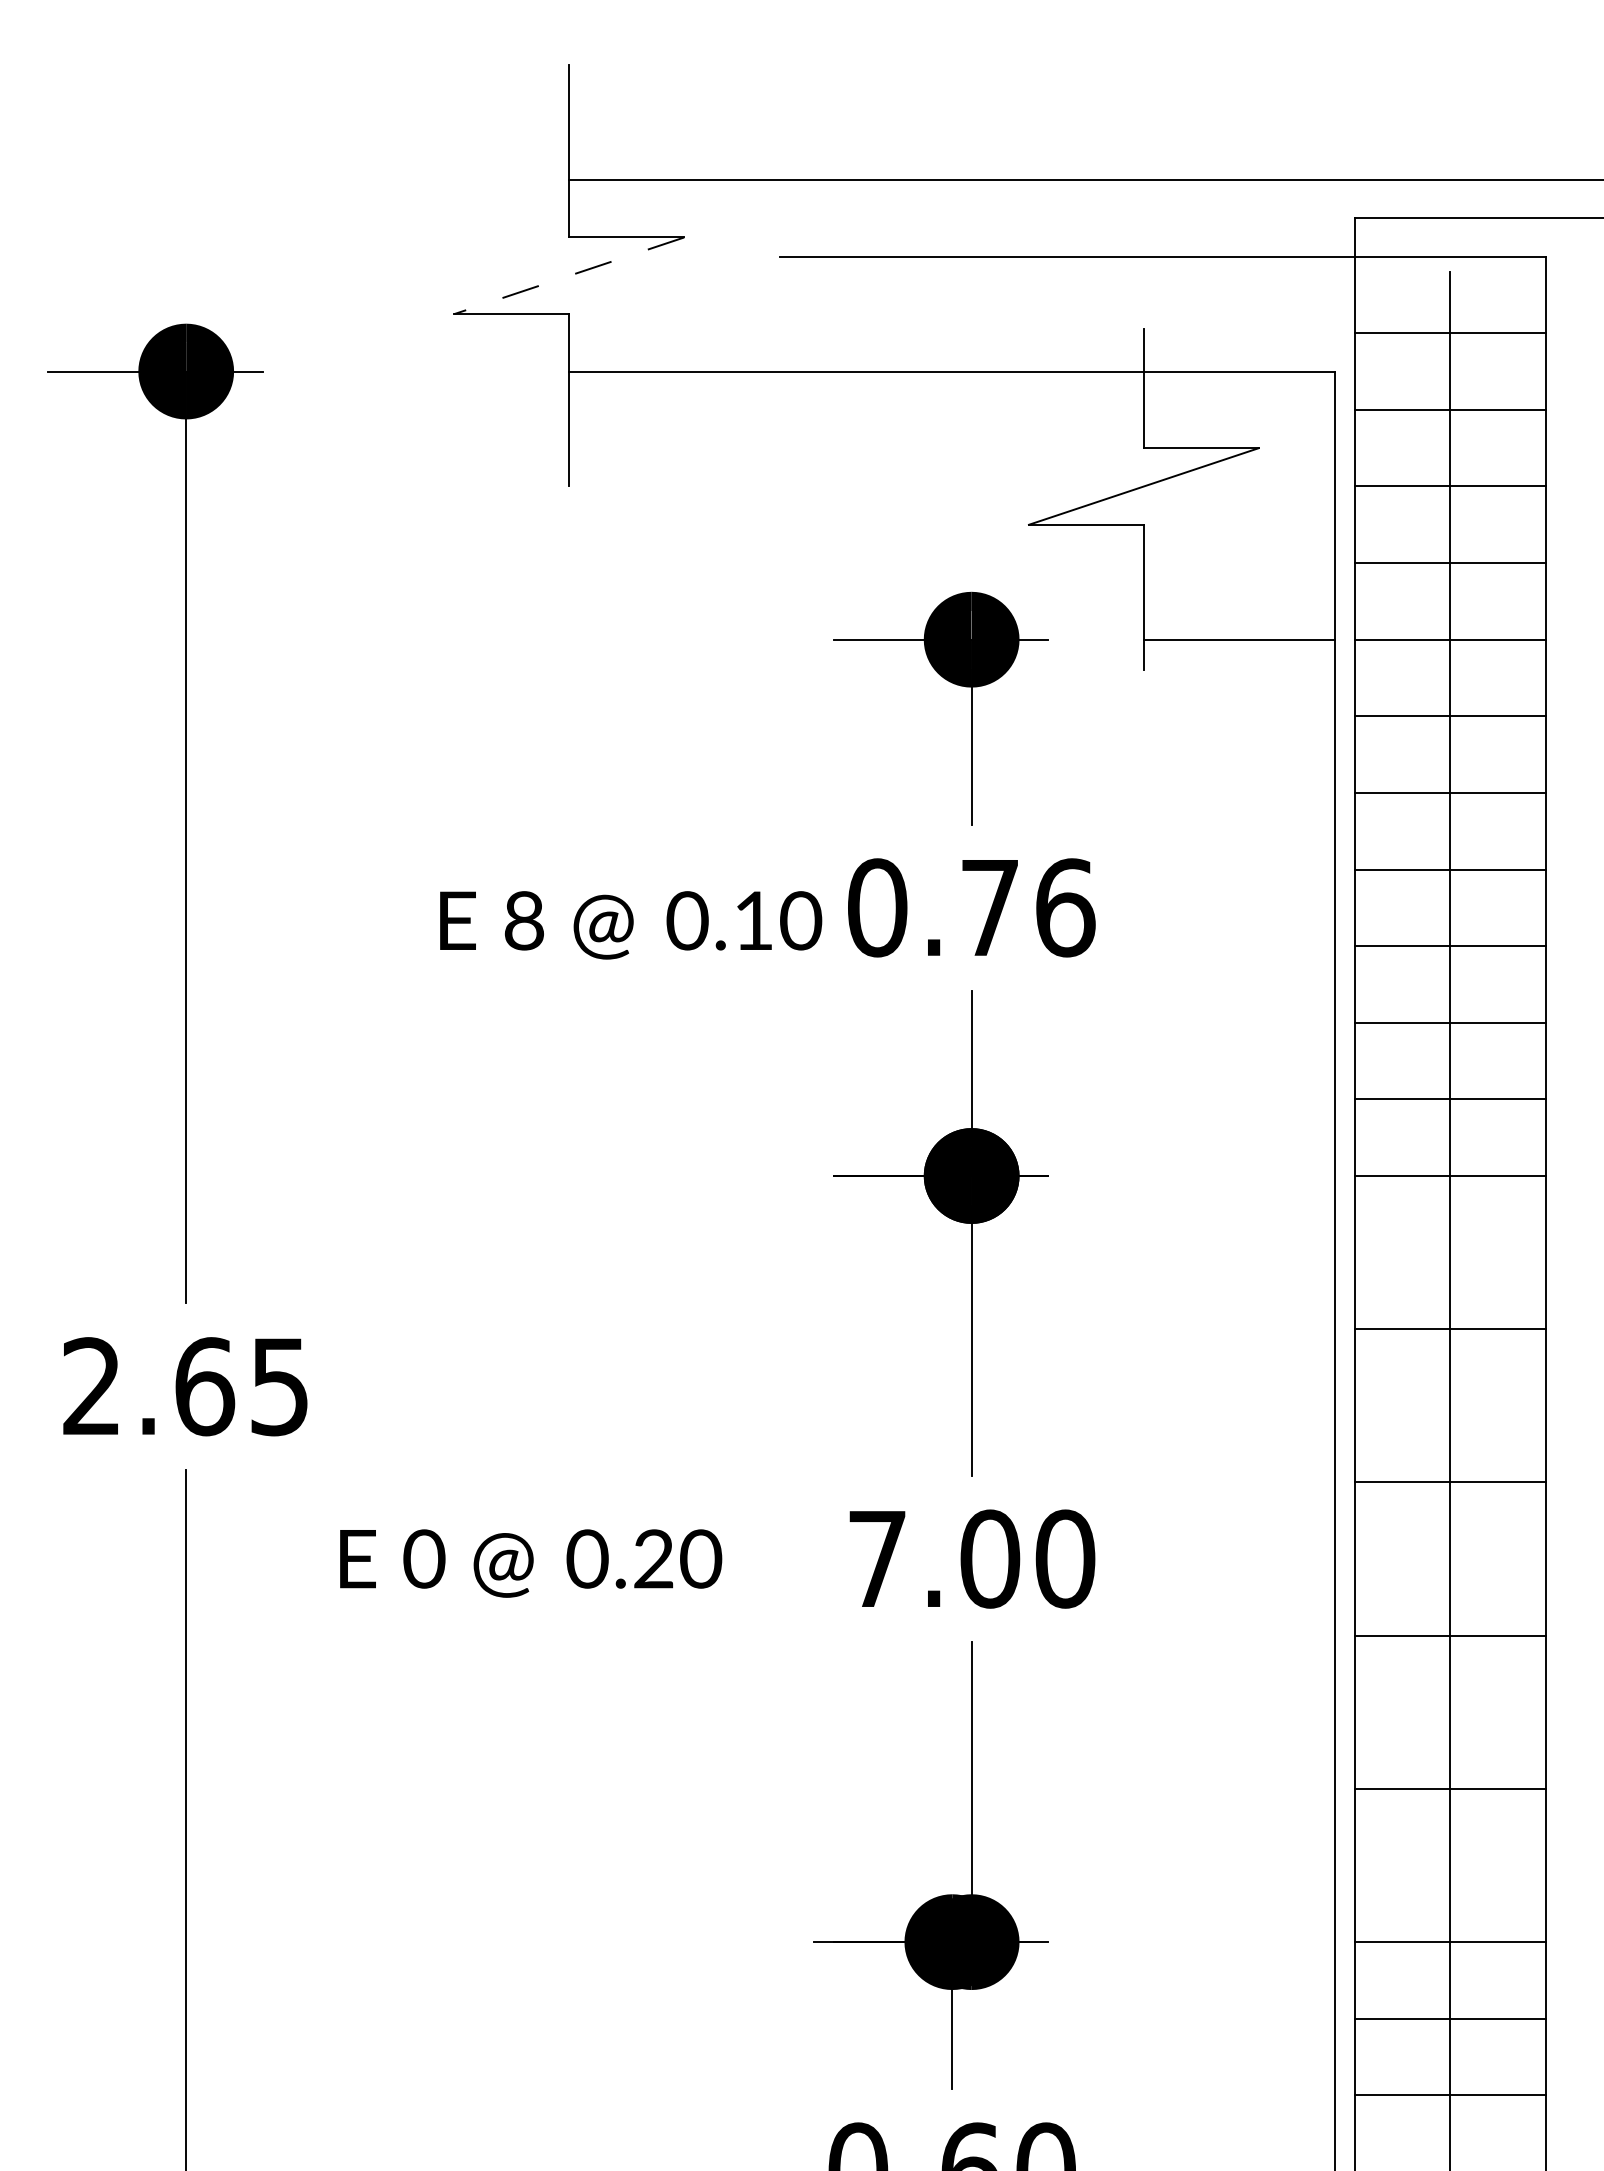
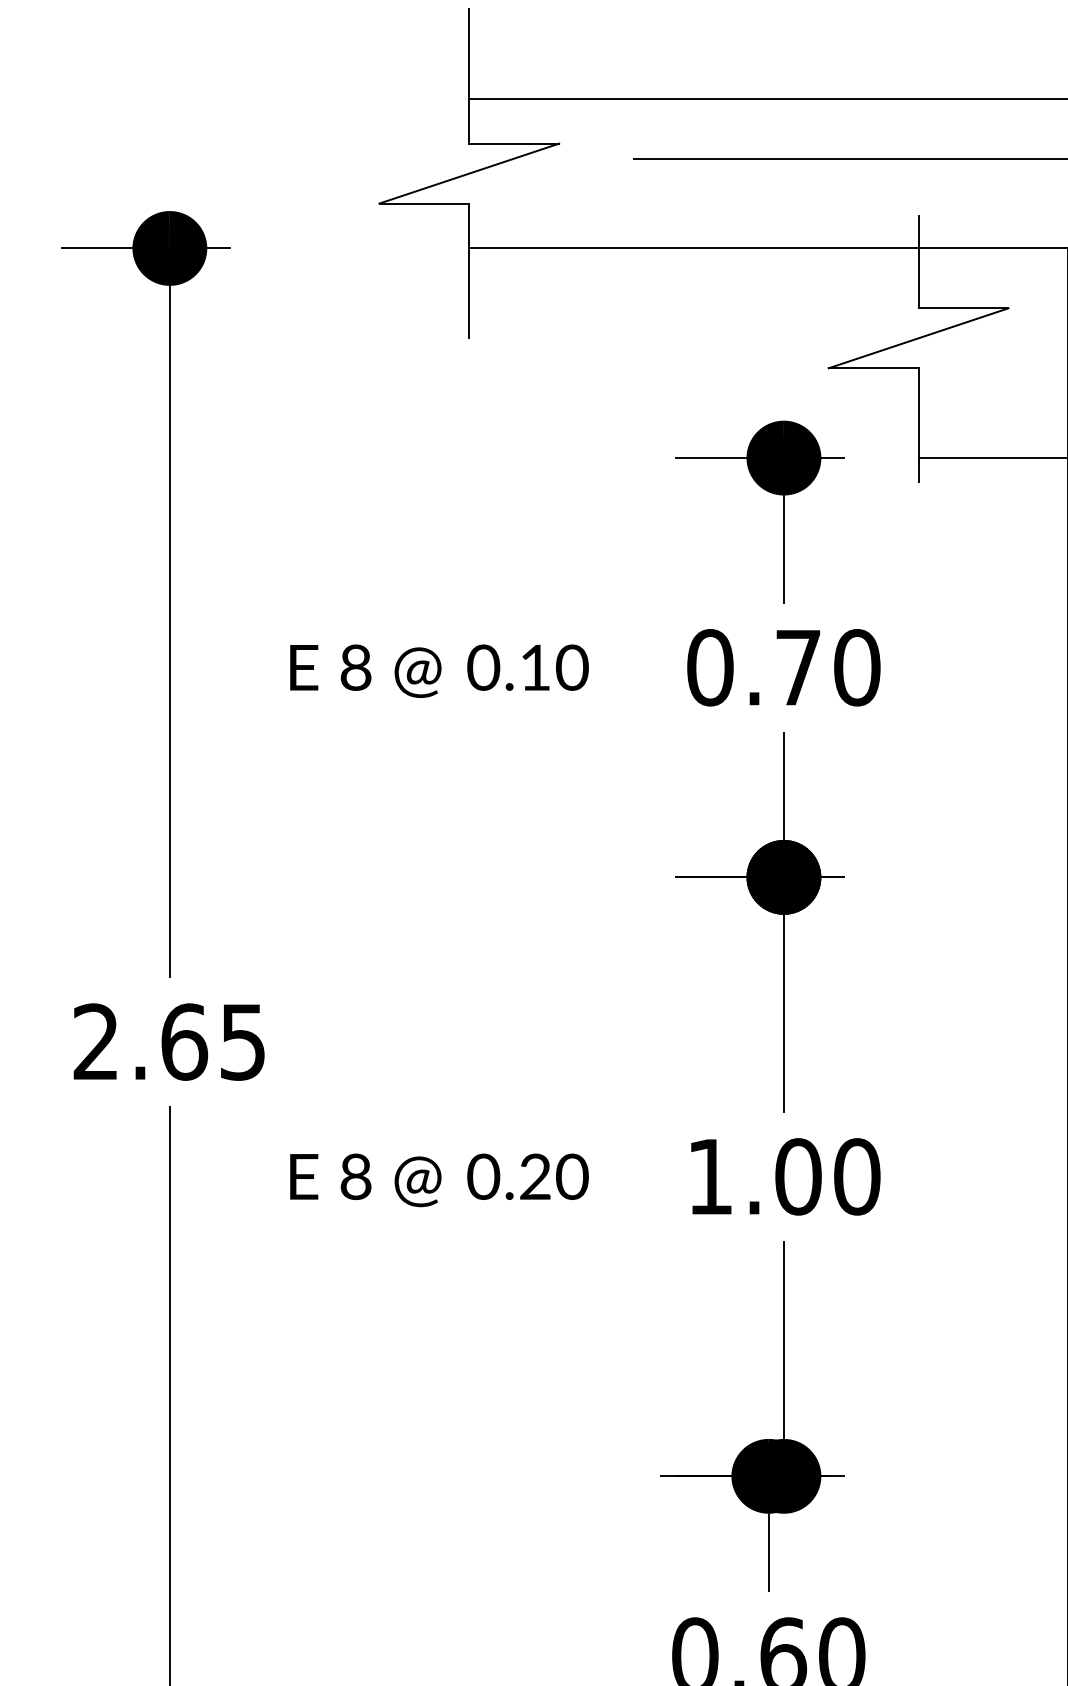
line: (568, 275) -> (468, 173), dashed -> solid
text: (1065, 907) -> (857, 667), 0.76 -> 0.70
text: (631, 925) -> (439, 671), moved
text: (424, 1558) -> (356, 1176), 0 -> 8
text: (877, 1558) -> (710, 1176), 7.00 -> 1.00

